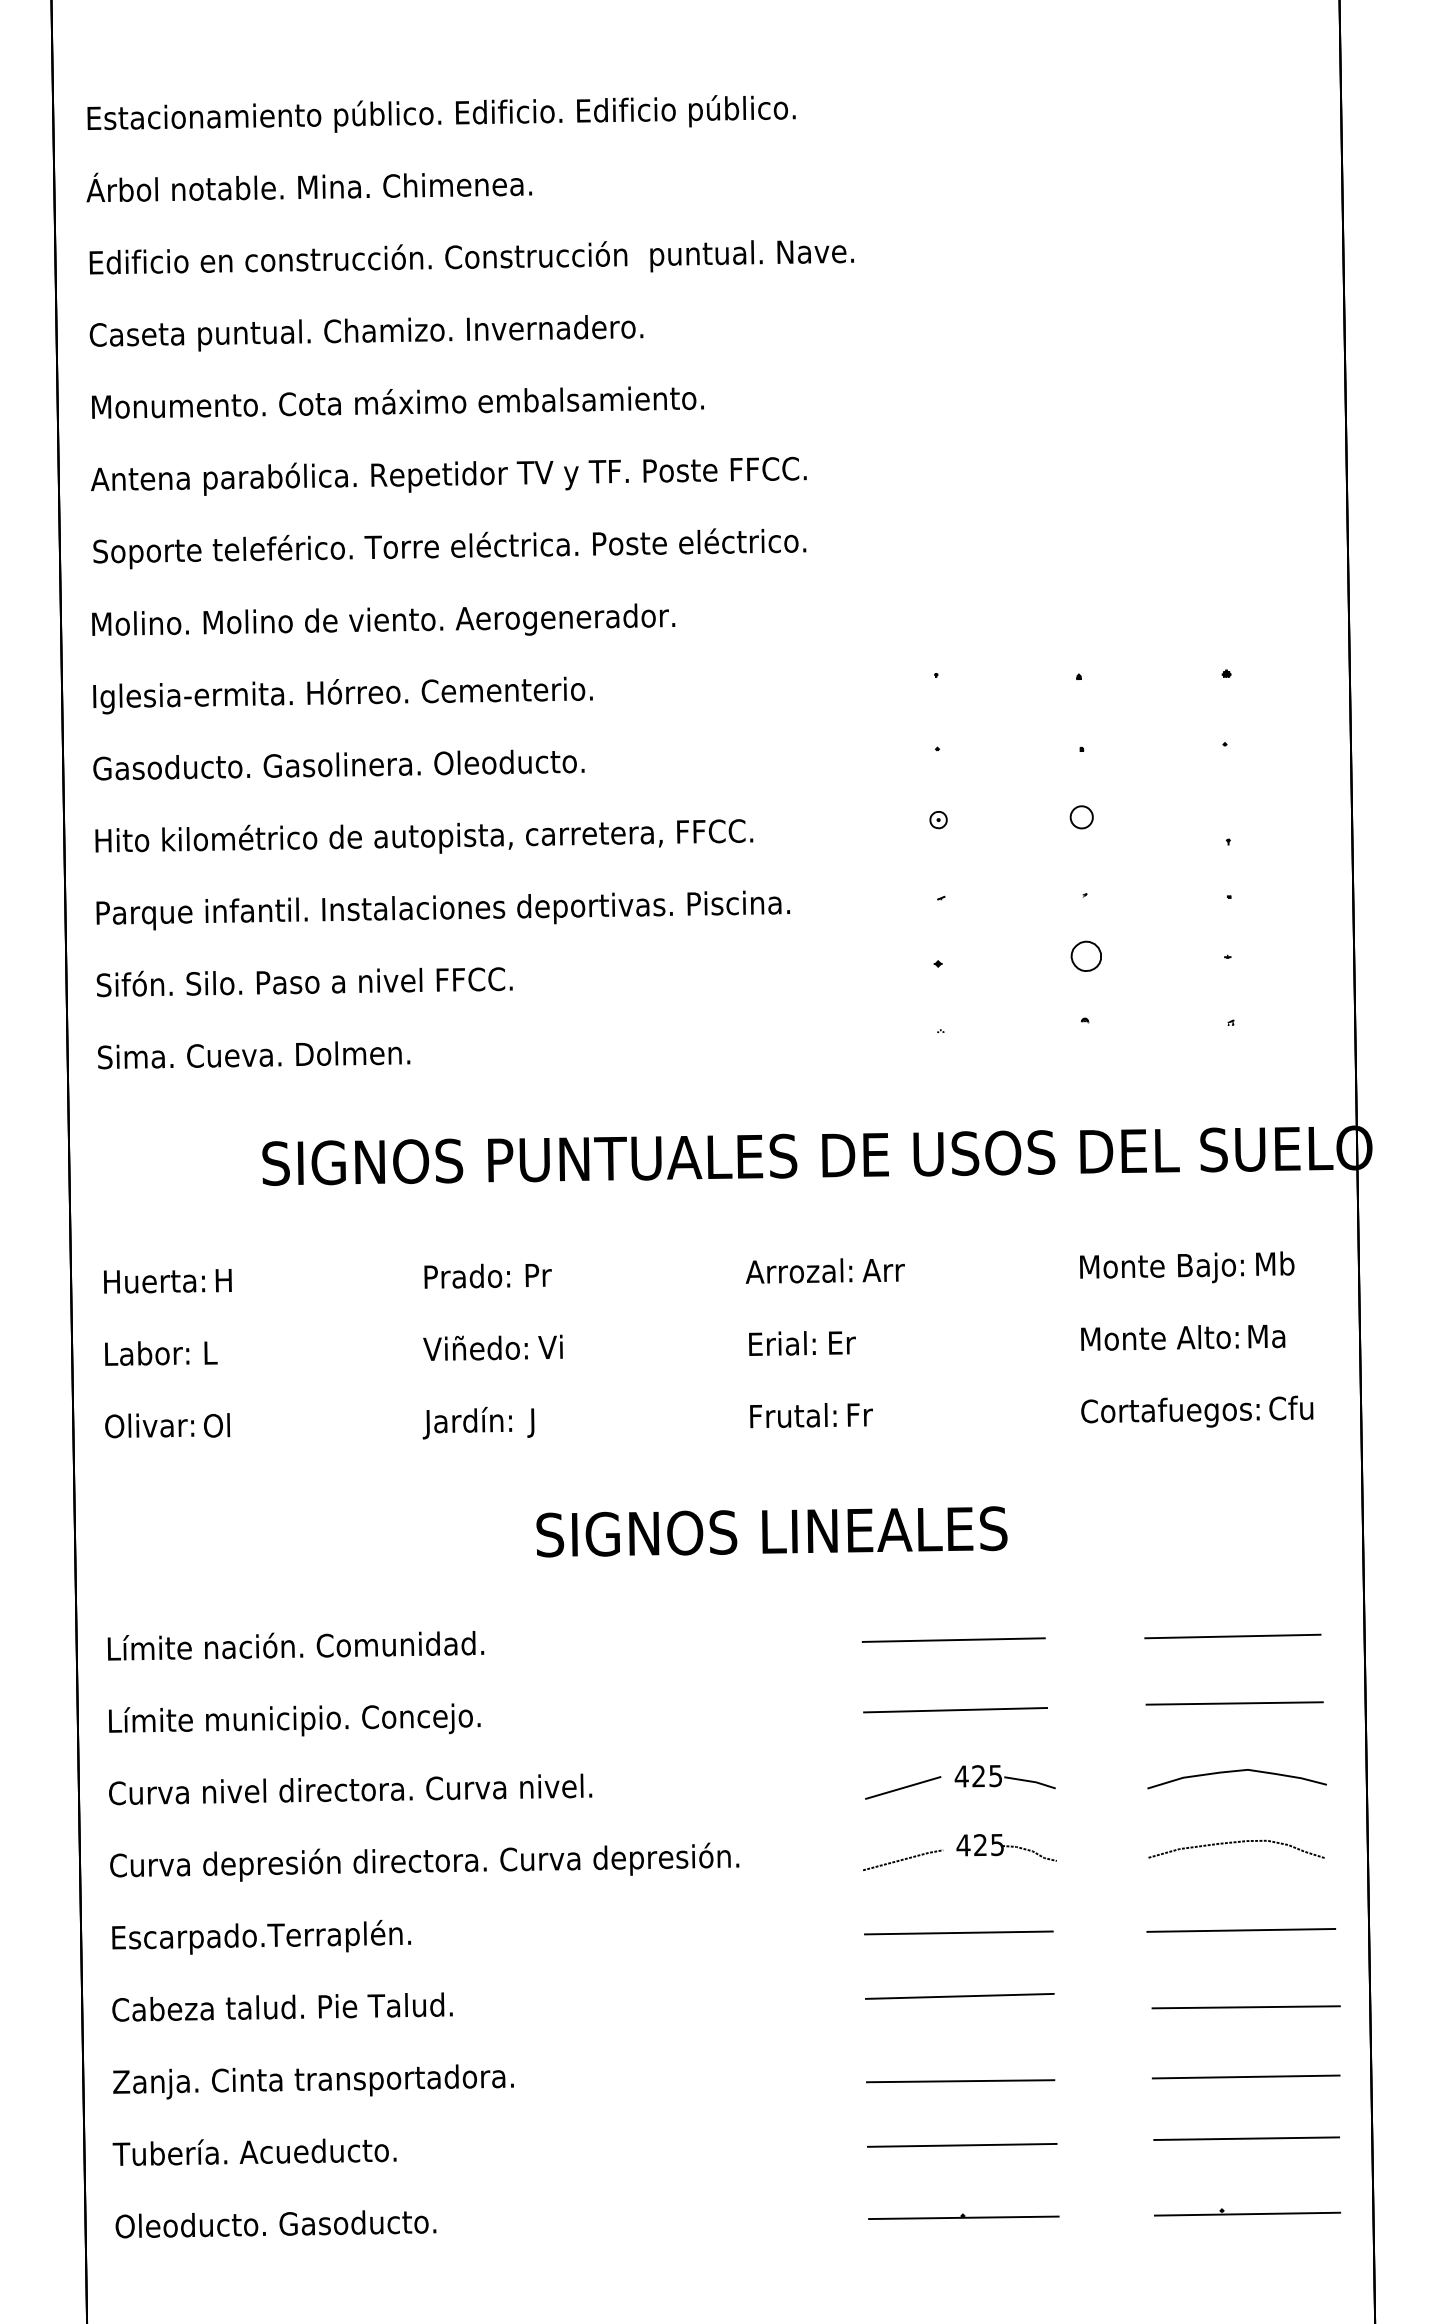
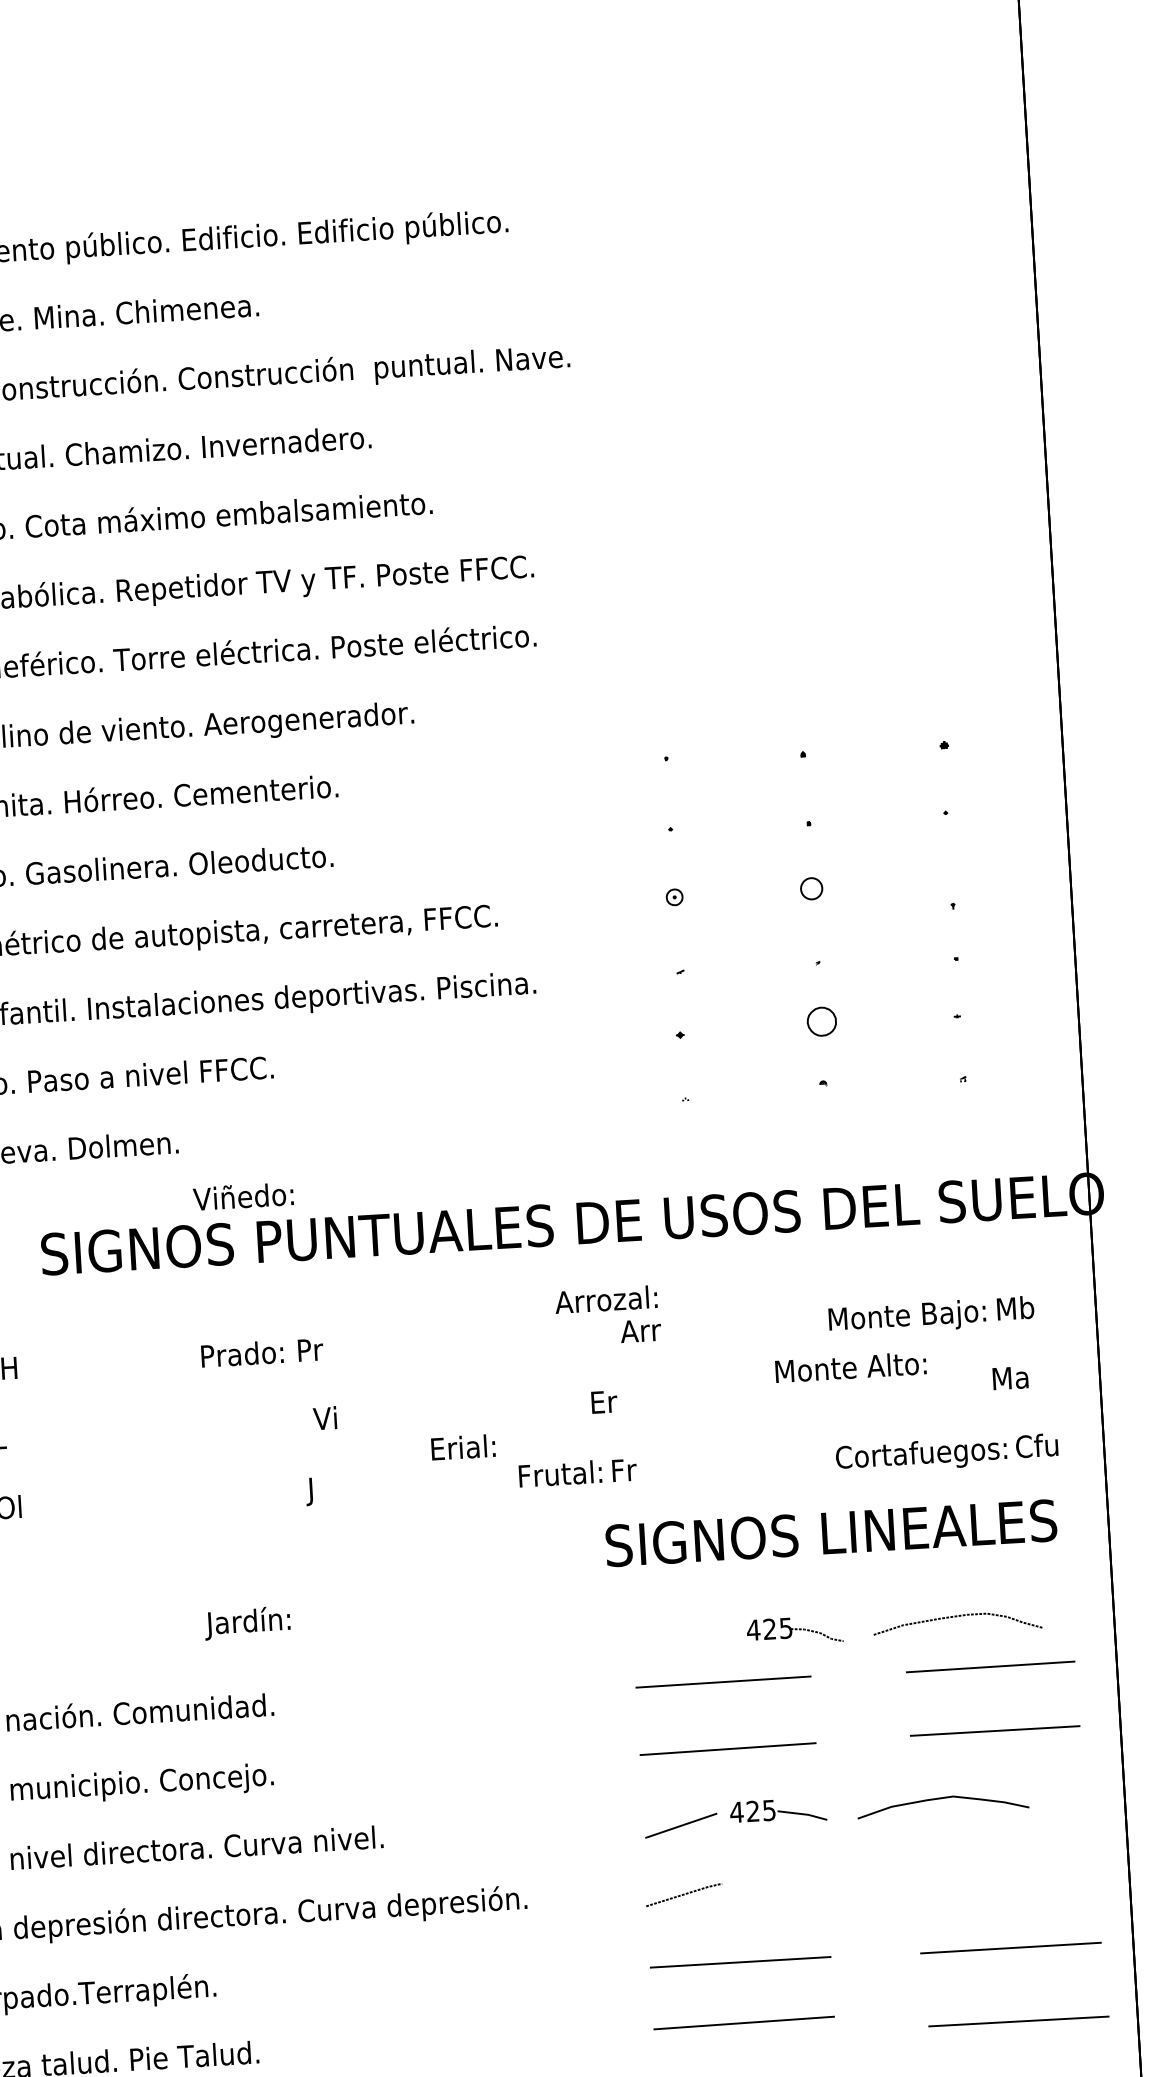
text: (798, 1270) -> (605, 1298), moved
text: (1159, 1337) -> (850, 1366), moved
text: (782, 1343) -> (463, 1447), moved
text: (475, 1347) -> (243, 1195), moved
text: (467, 1422) -> (247, 1622), moved
text: (771, 1531) -> (830, 1532), moved
curve: (1234, 1772) -> (940, 1799), moved
curve: (1235, 1843) -> (956, 1617), moved
part: (1006, 1847) -> (794, 1630), moved

